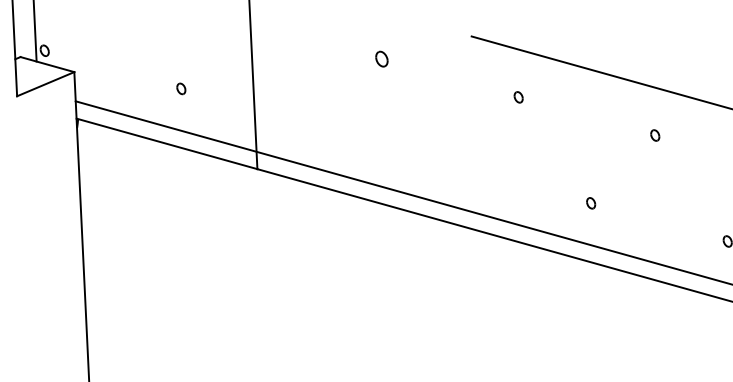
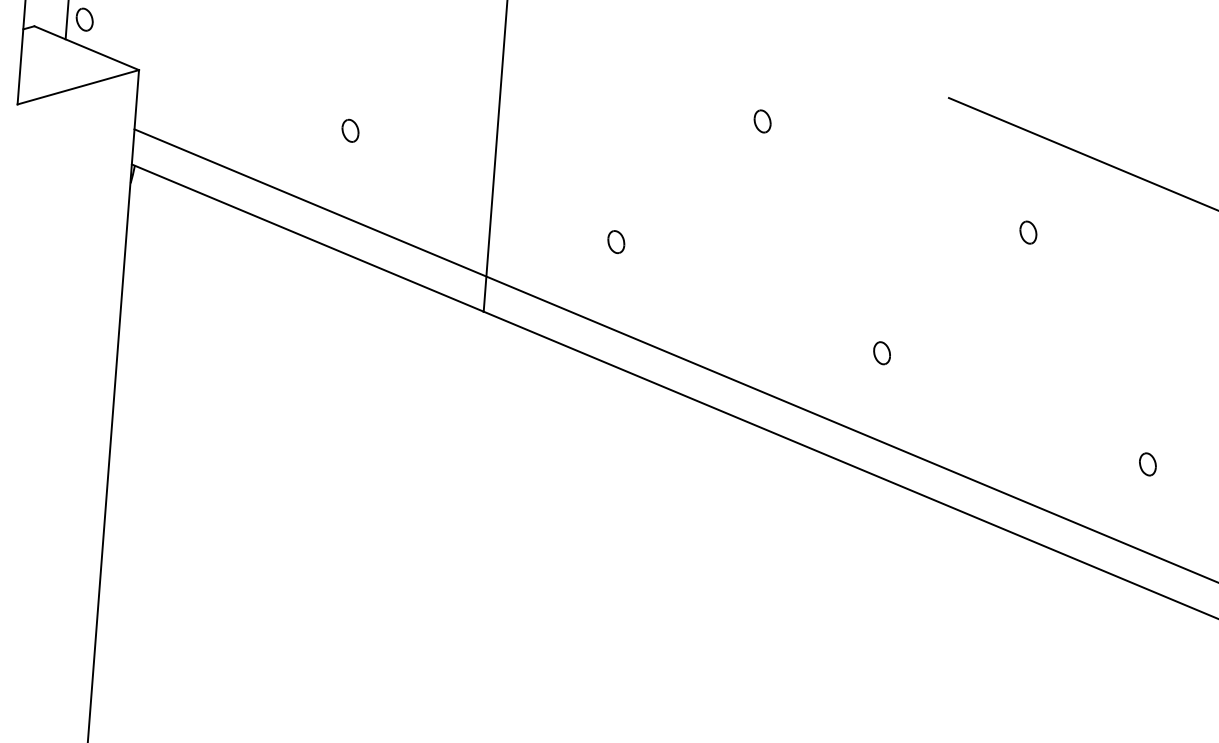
part: (382, 59) -> (763, 122), size x0.71
part: (317, 126) -> (615, 240), added
part: (454, 165) -> (881, 353), added

